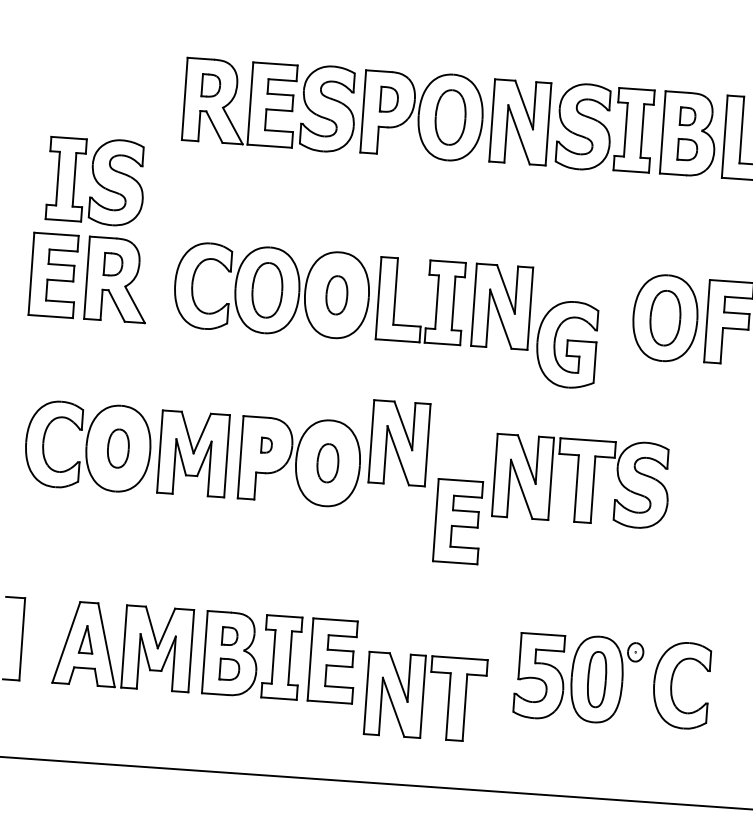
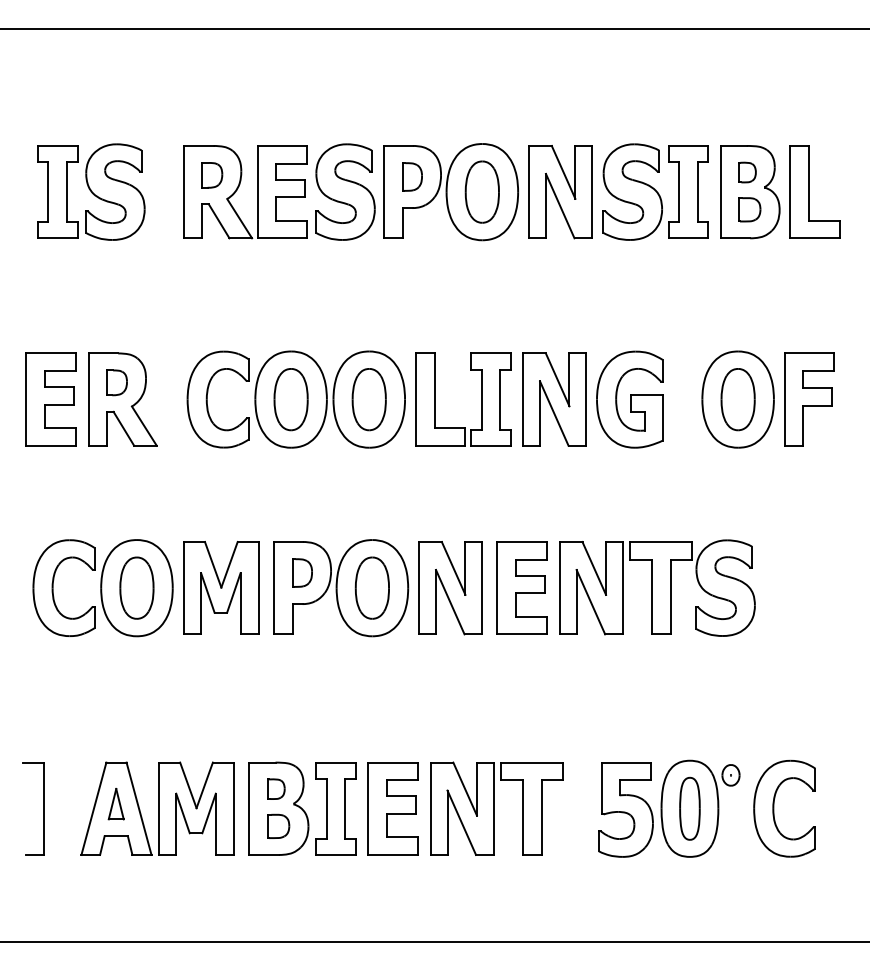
part: (96, 180) -> (91, 191), moved
part: (336, 295) -> (368, 399), size x1.43
part: (566, 344) -> (629, 399), moved
part: (399, 443) -> (450, 588), moved
part: (266, 445) -> (302, 572), size x1.67
part: (118, 448) -> (136, 587), size x1.43
part: (327, 462) -> (371, 587), size x1.43
part: (457, 520) -> (521, 587), moved
part: (425, 696) -> (496, 808), moved

